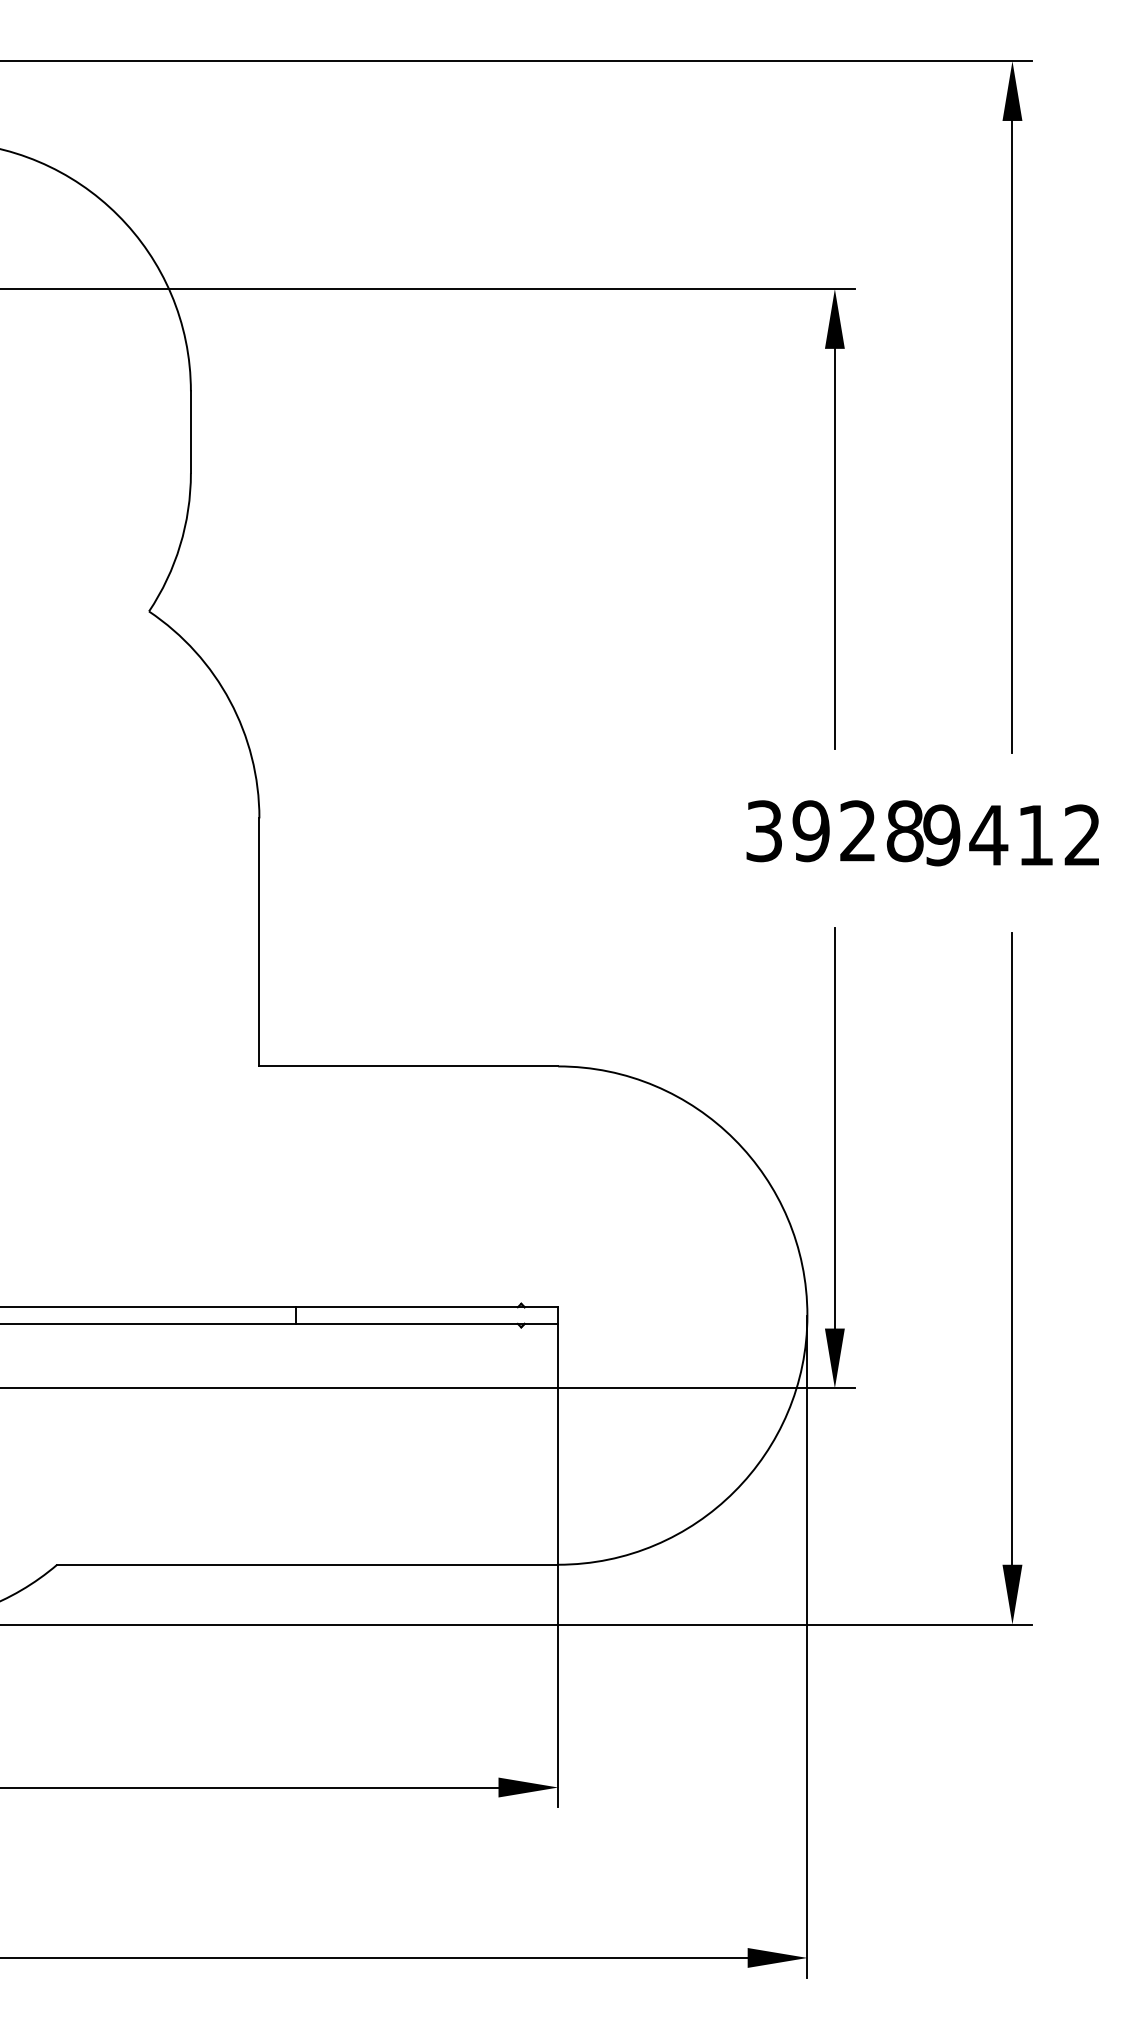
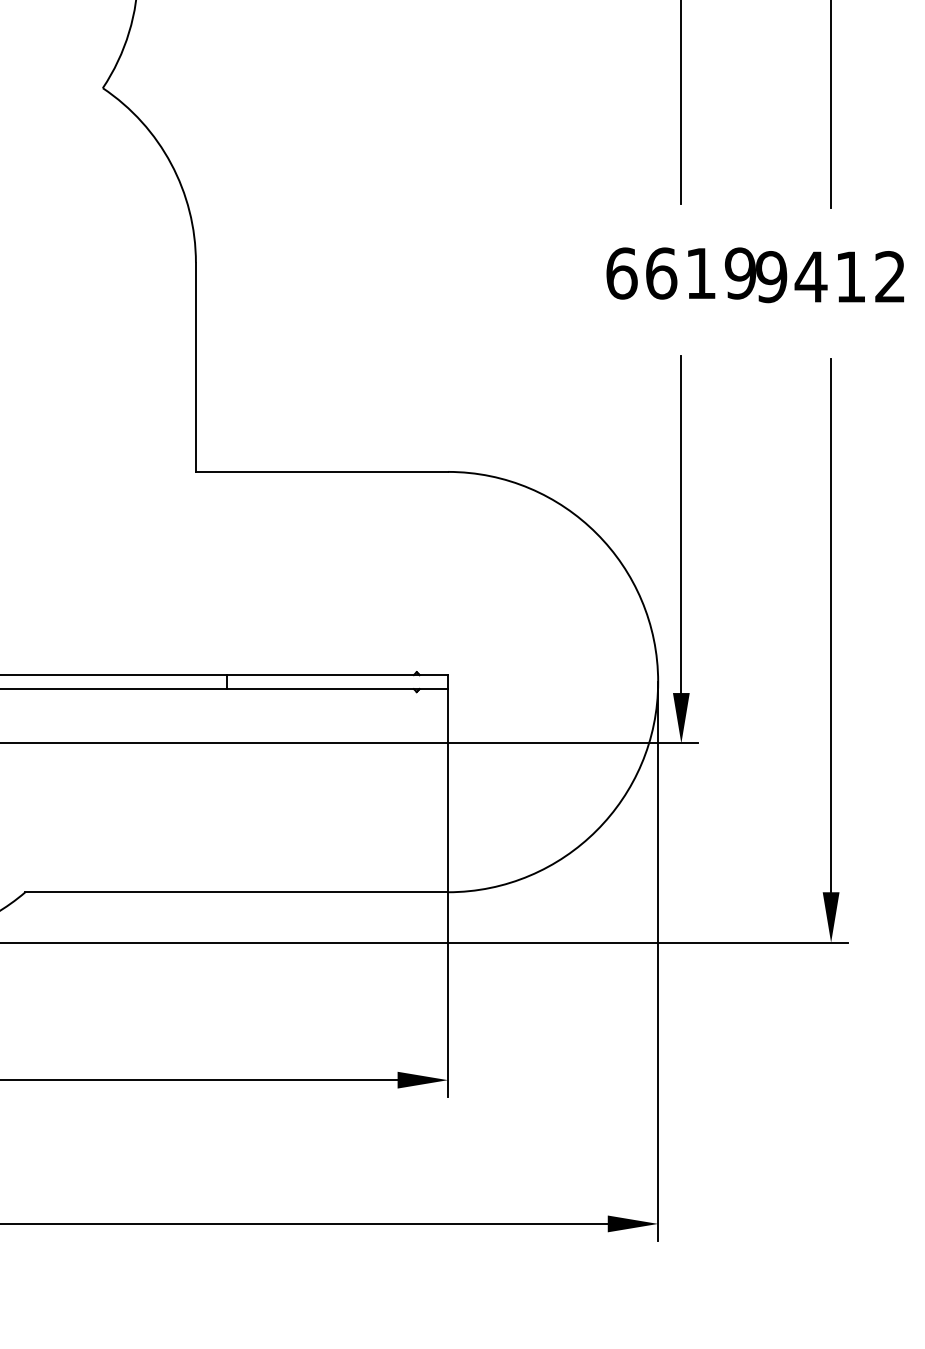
text: (834, 831) -> (681, 273), 3928 -> 6619

